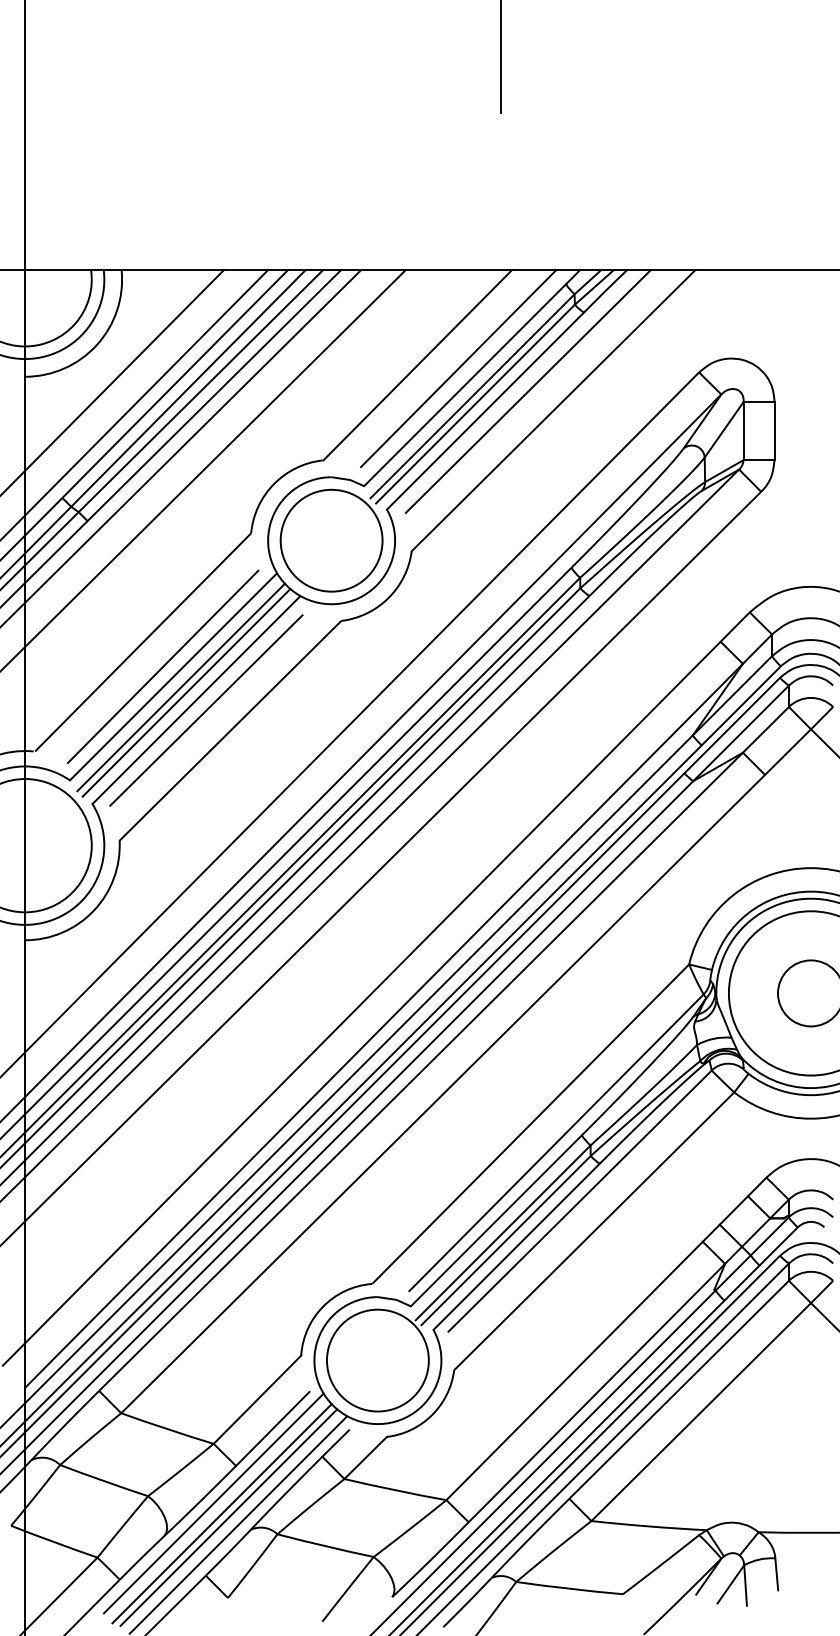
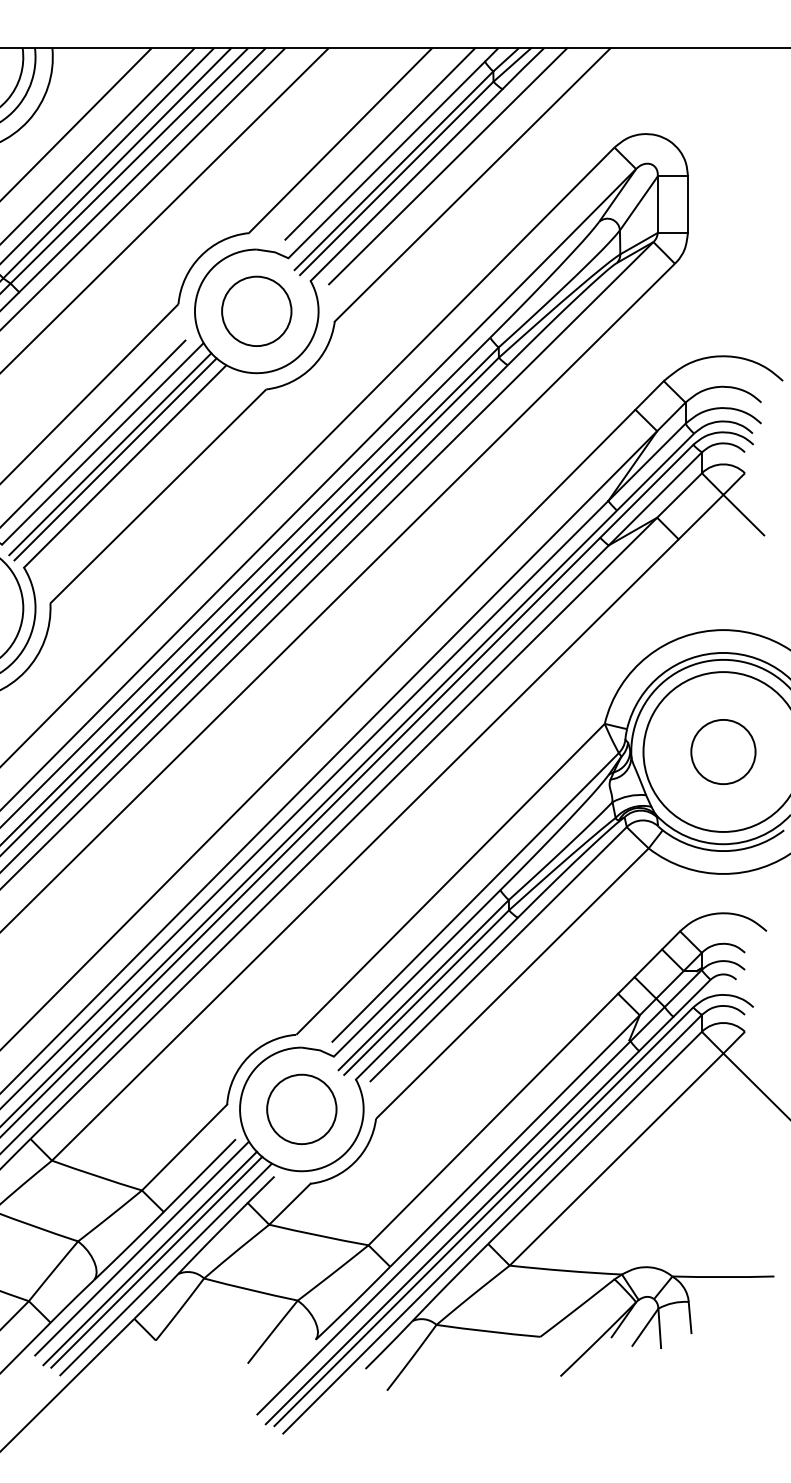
circle: (331, 540) -> (256, 311), size x0.7
line: (206, 710) -> (134, 476), removed
circle: (377, 1360) -> (301, 1109), size x0.7

